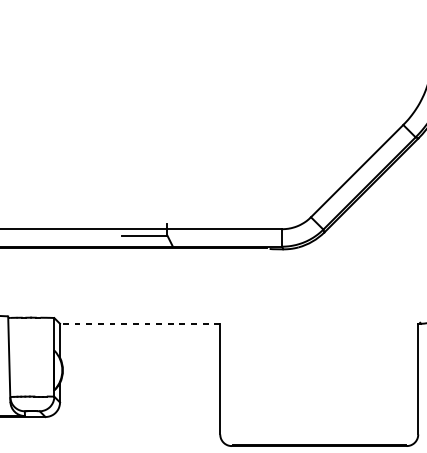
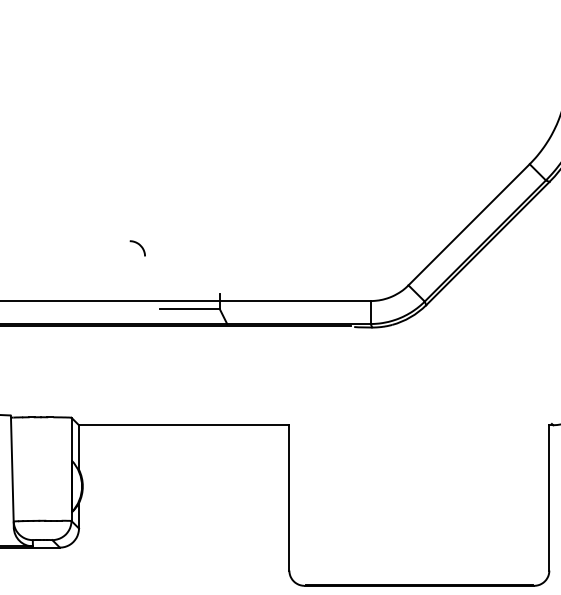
curve: (105, 186) -> (138, 245), added
line: (139, 323) -> (183, 425), dashed -> solid

